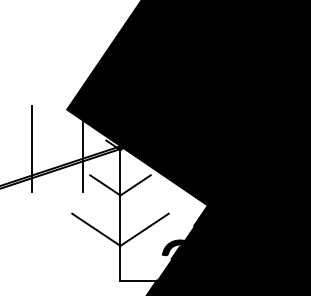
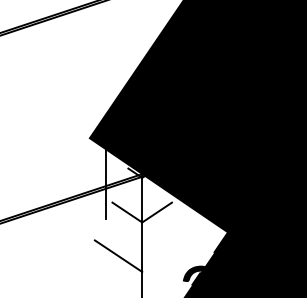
line: (31, 148) -> (54, 176), removed
line: (144, 229) -> (165, 255), removed

